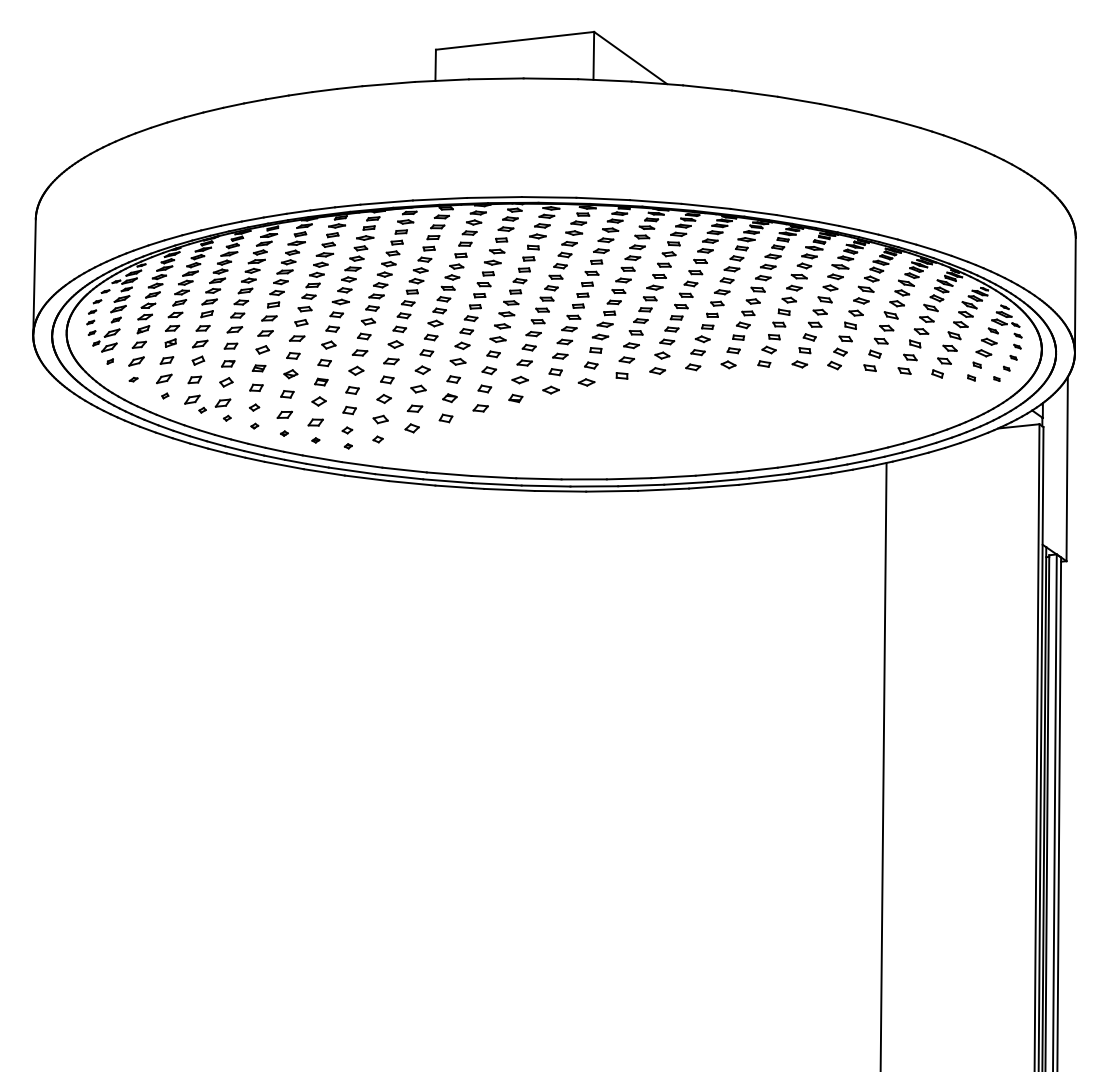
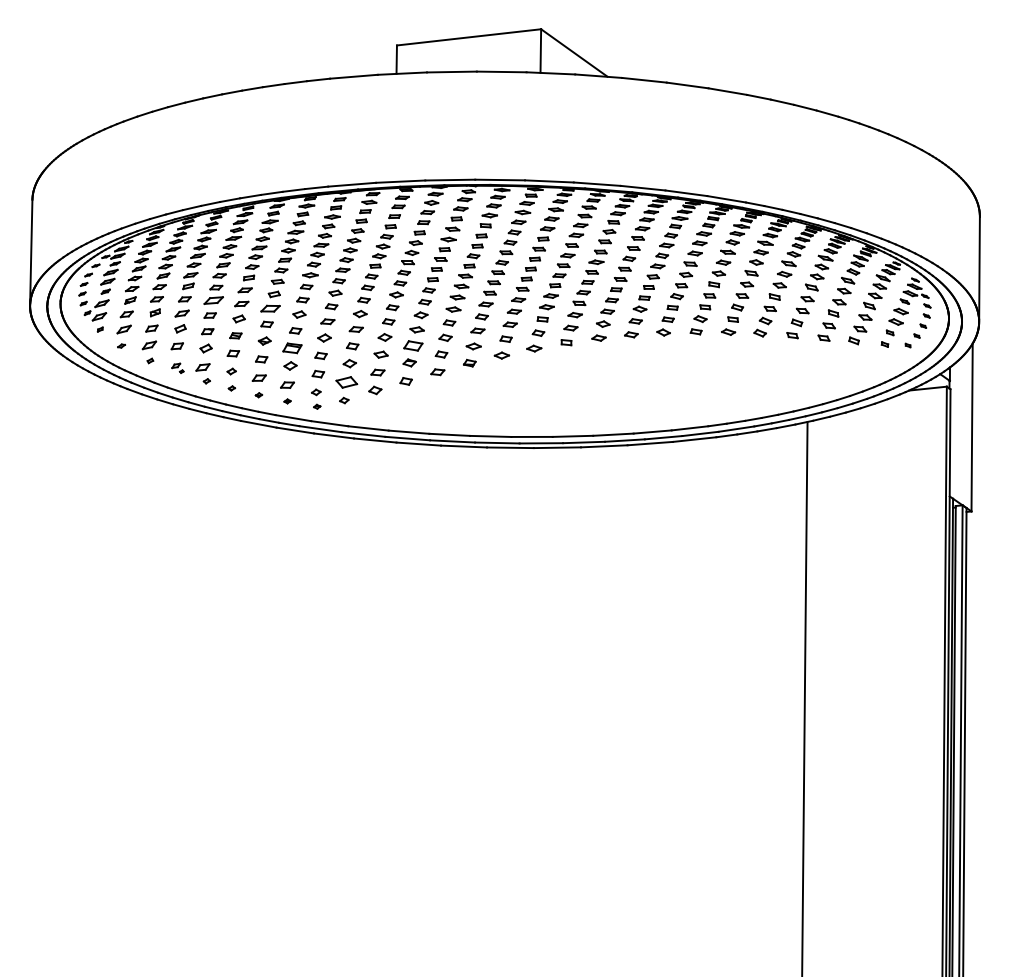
part: (234, 329) -> (213, 300), size x1.4
part: (296, 338) -> (269, 308), size x1.4
part: (453, 379) -> (412, 345), size x1.6
part: (321, 381) -> (292, 347), size x1.6
part: (195, 403) -> (177, 367), size x0.6
part: (380, 419) -> (346, 382), size x1.6

